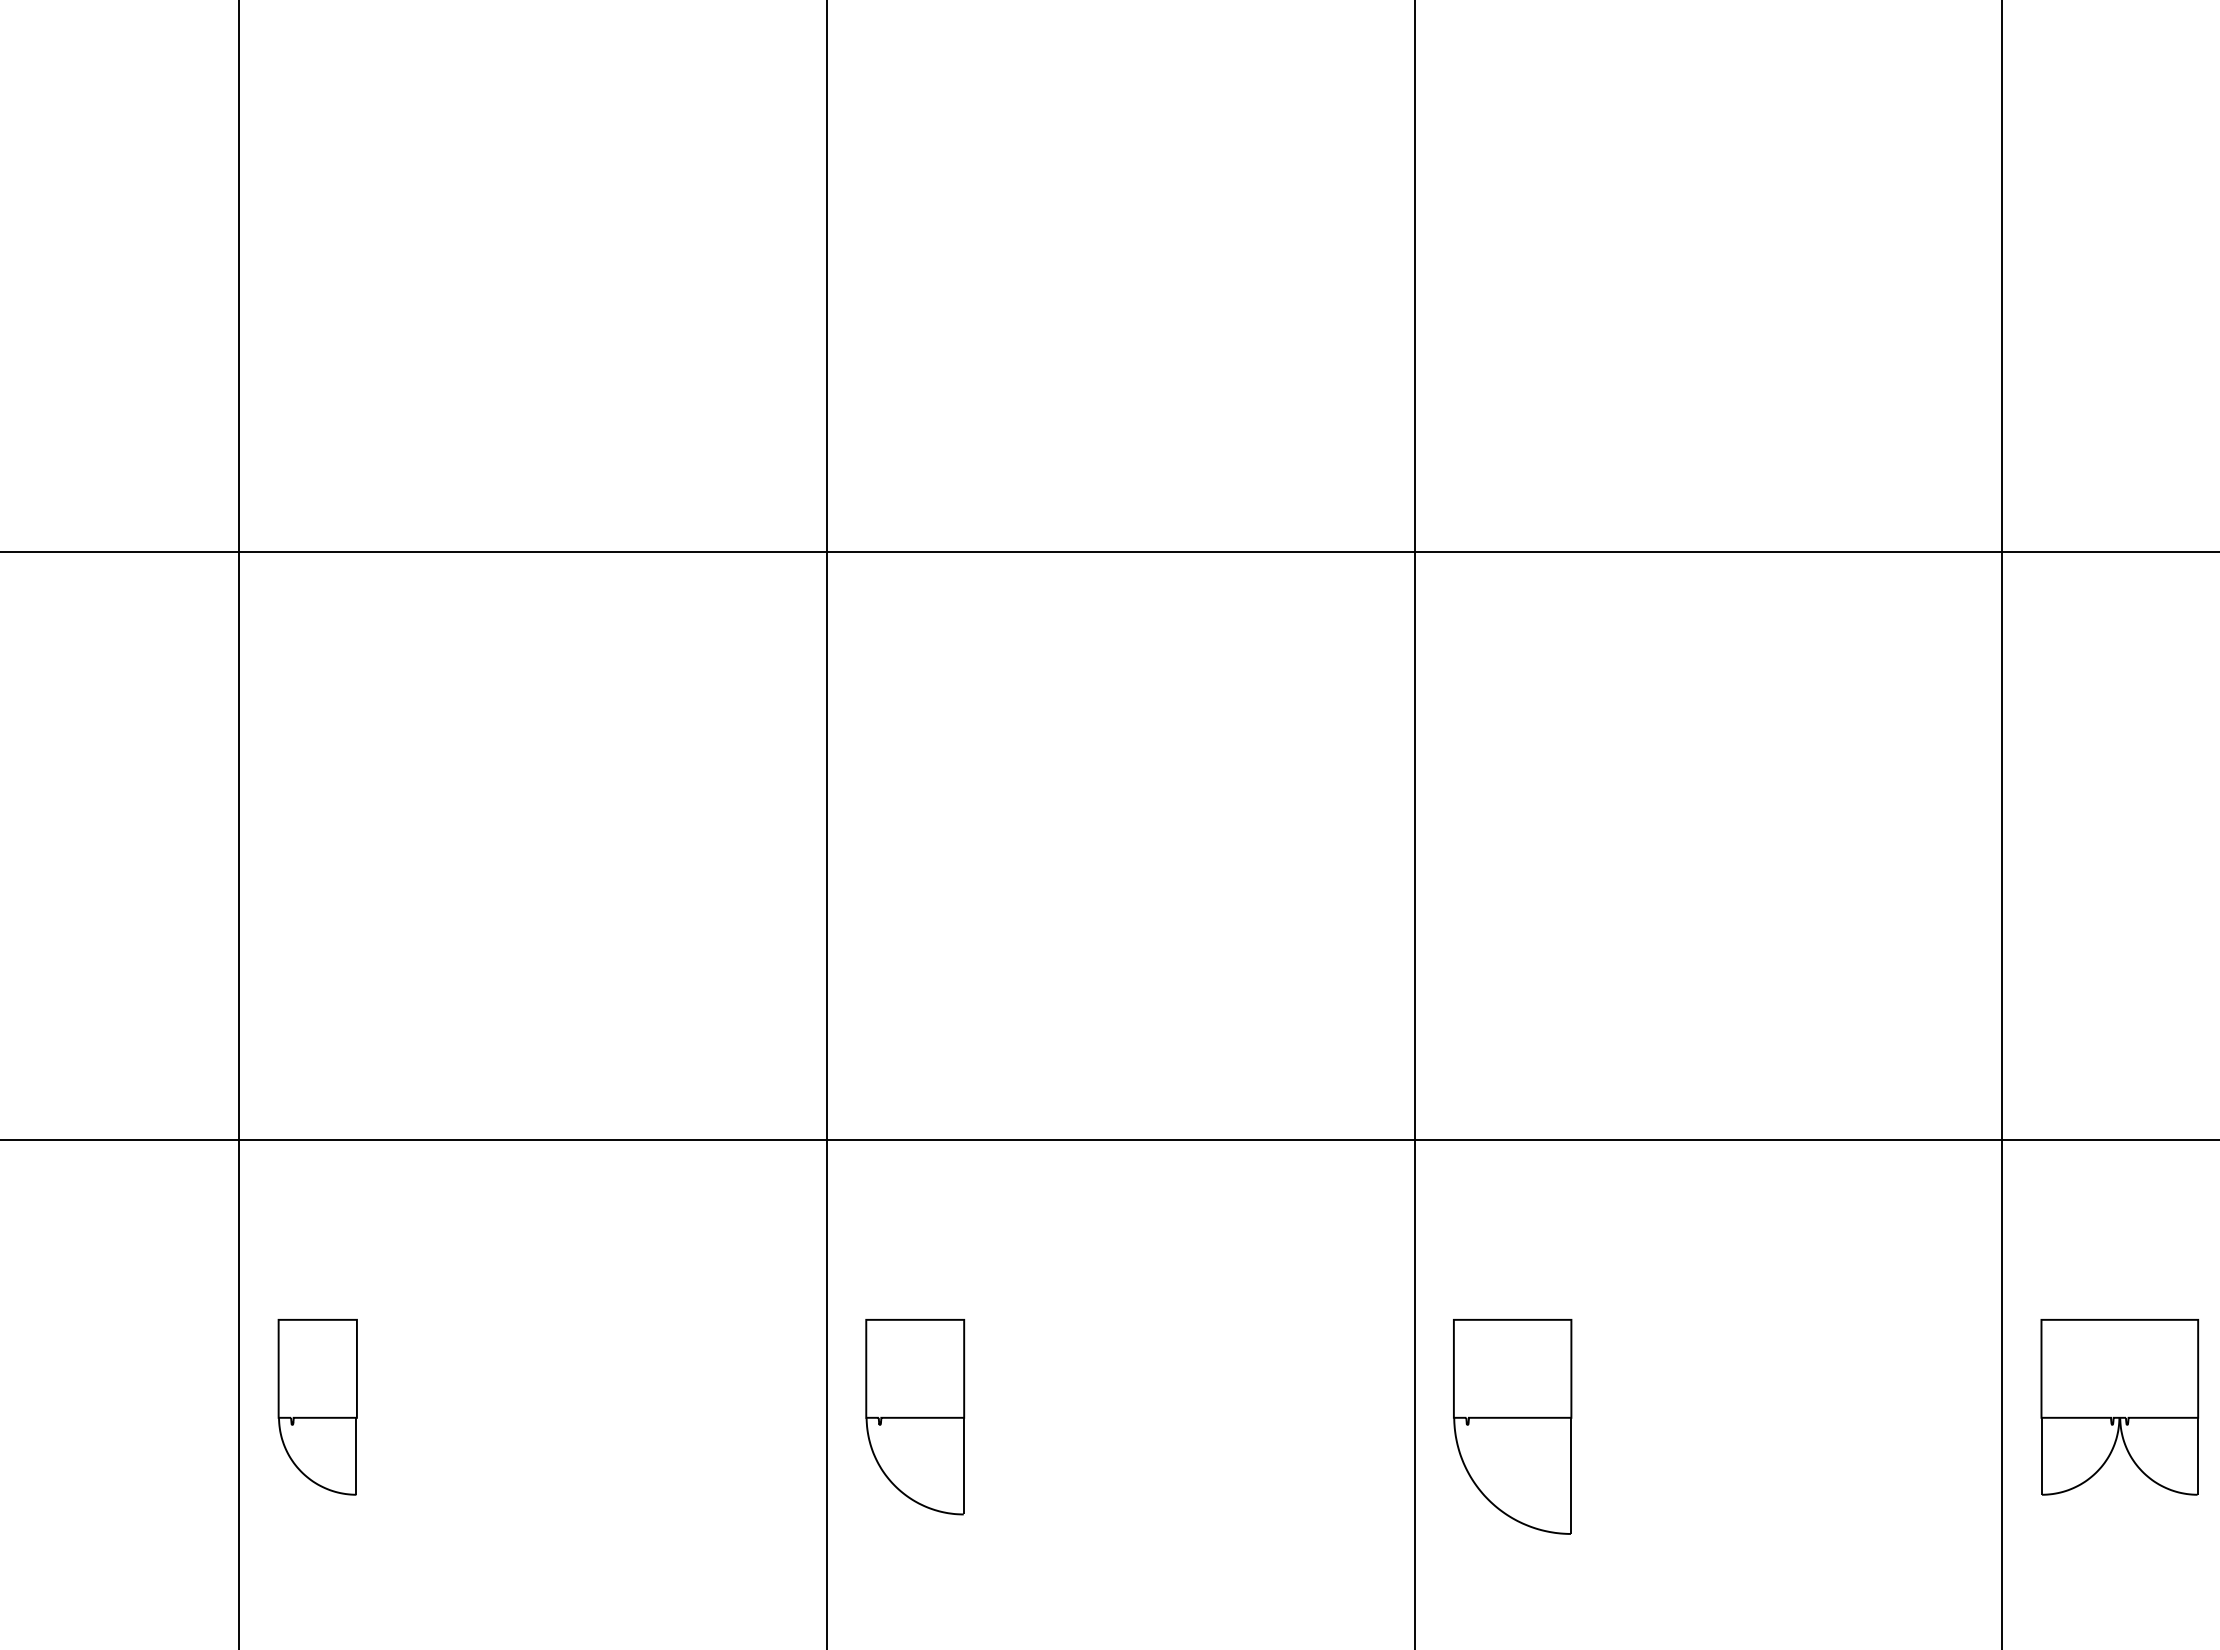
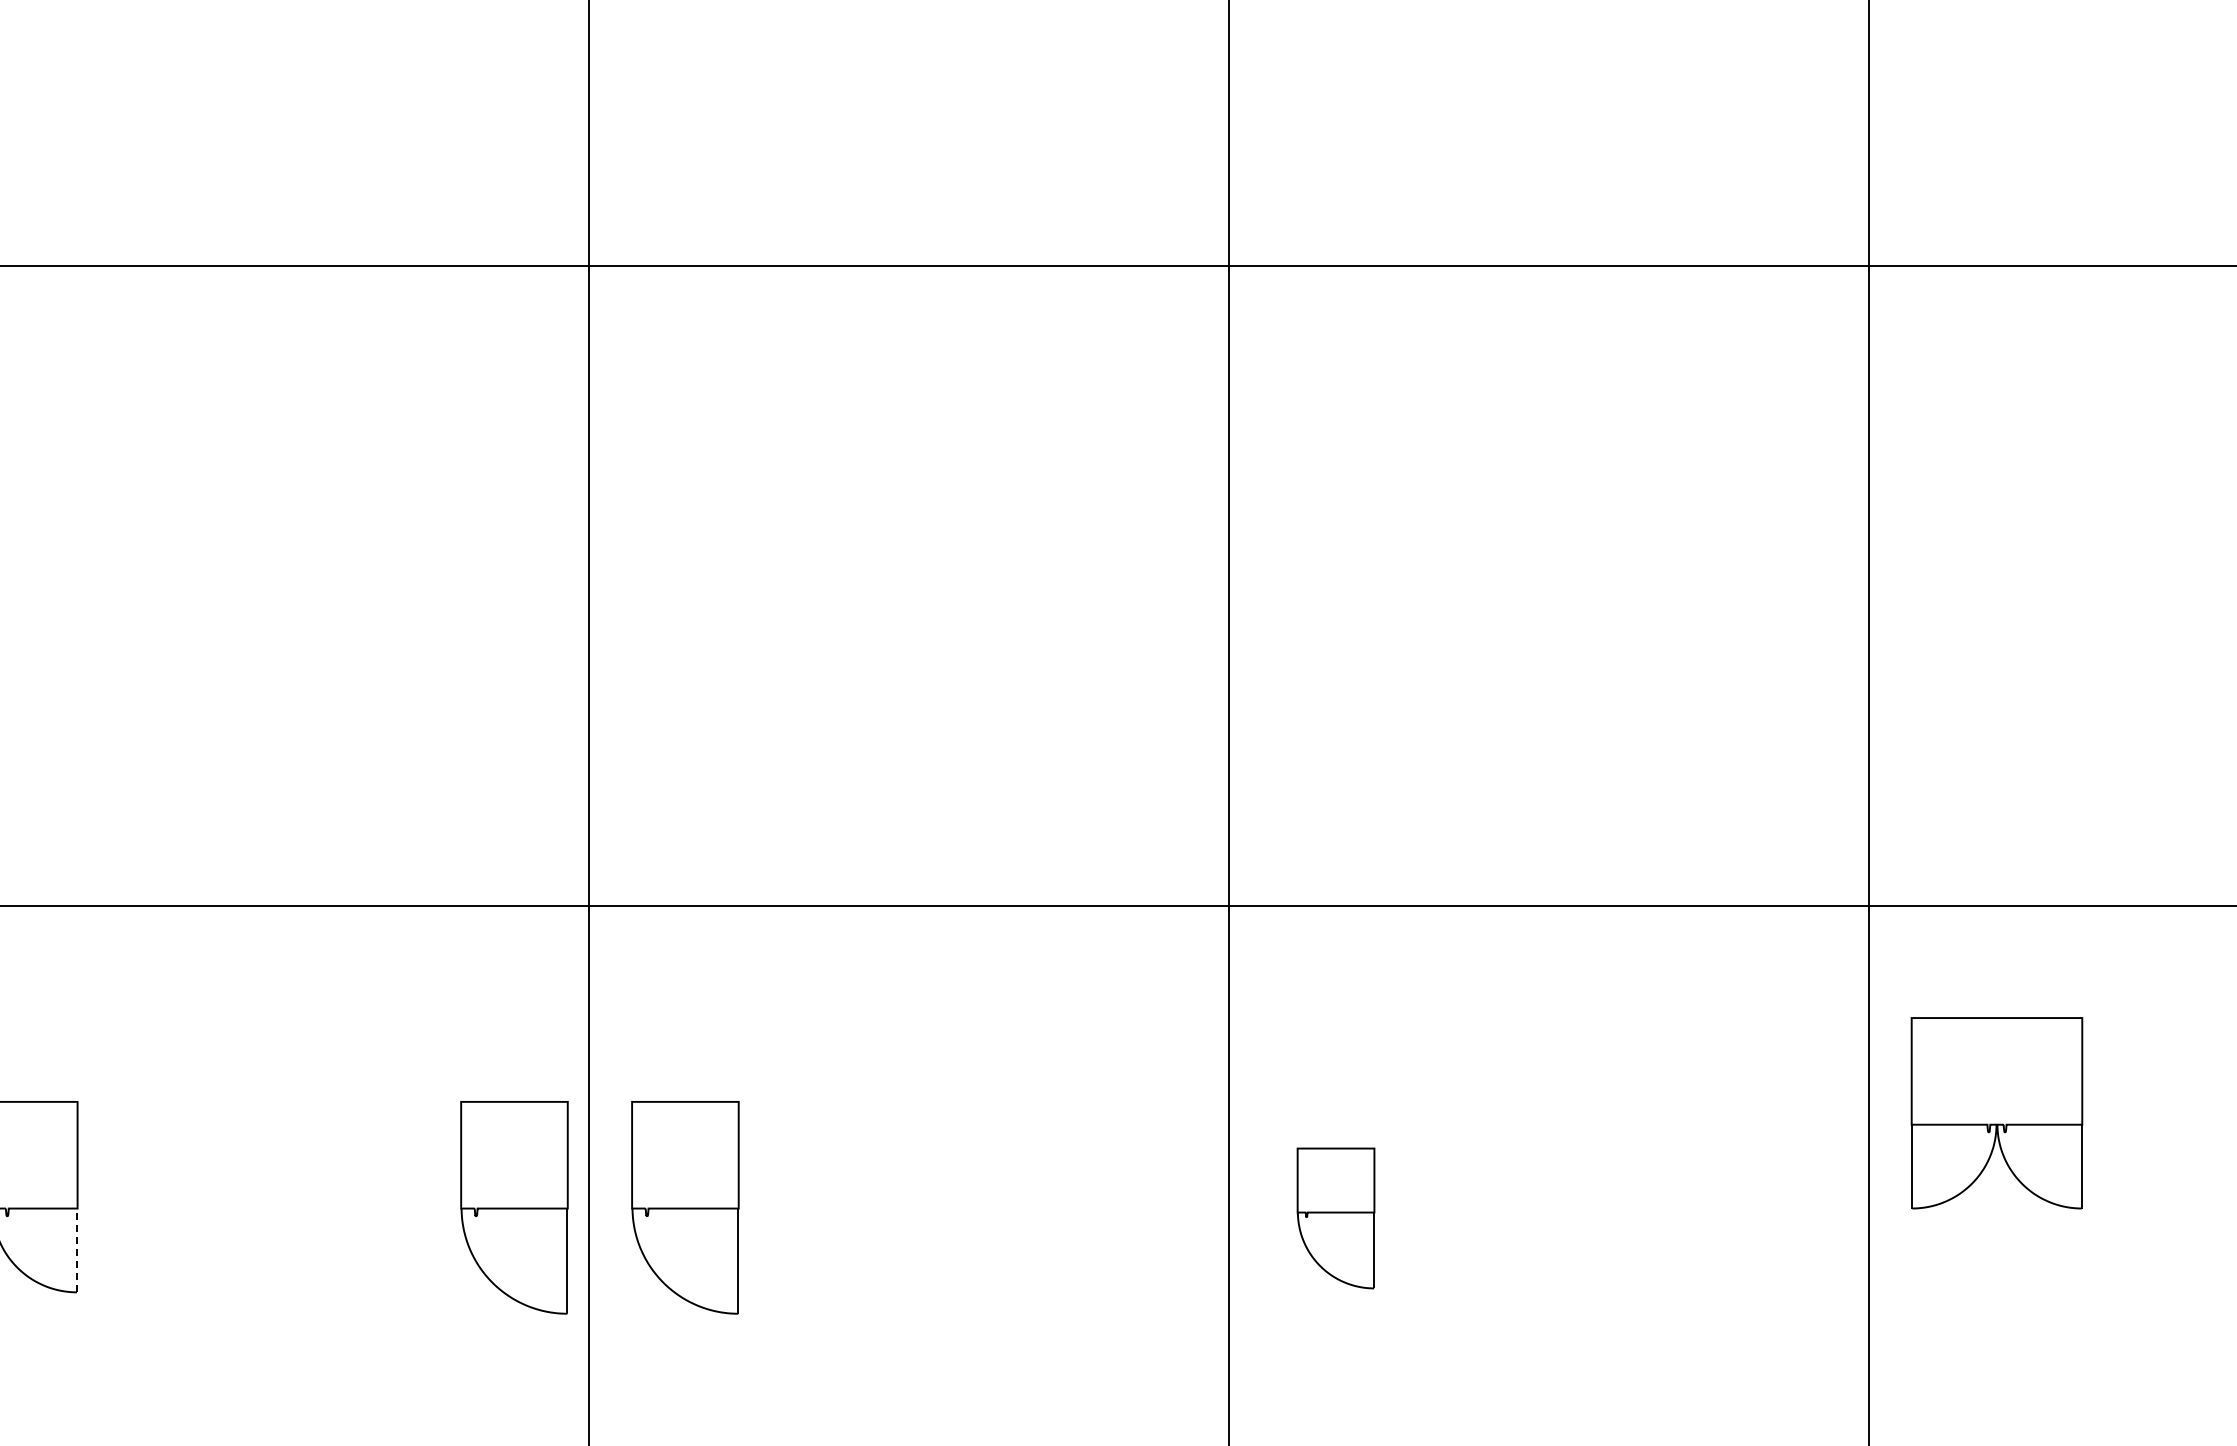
part: (2119, 1407) -> (1996, 1113), moved
part: (758, 1417) -> (514, 1208), added
part: (1512, 1426) -> (1335, 1218), size x0.6
line: (356, 1455) -> (77, 1249), solid -> dashed

